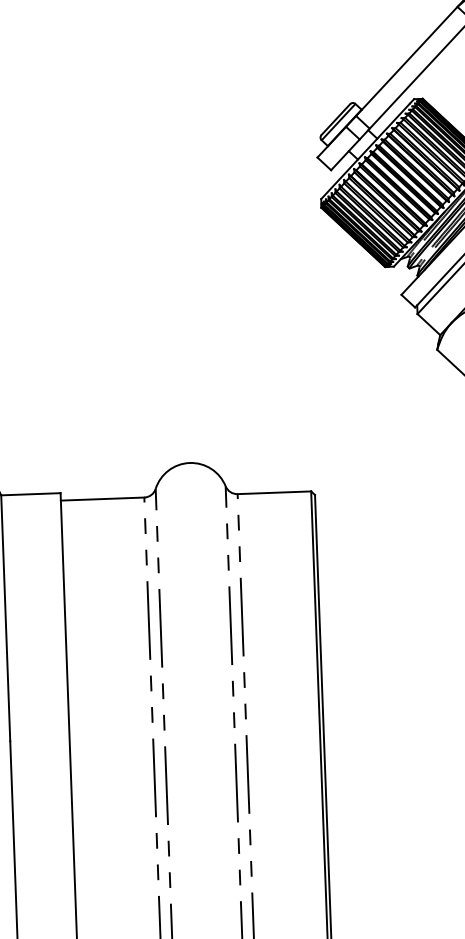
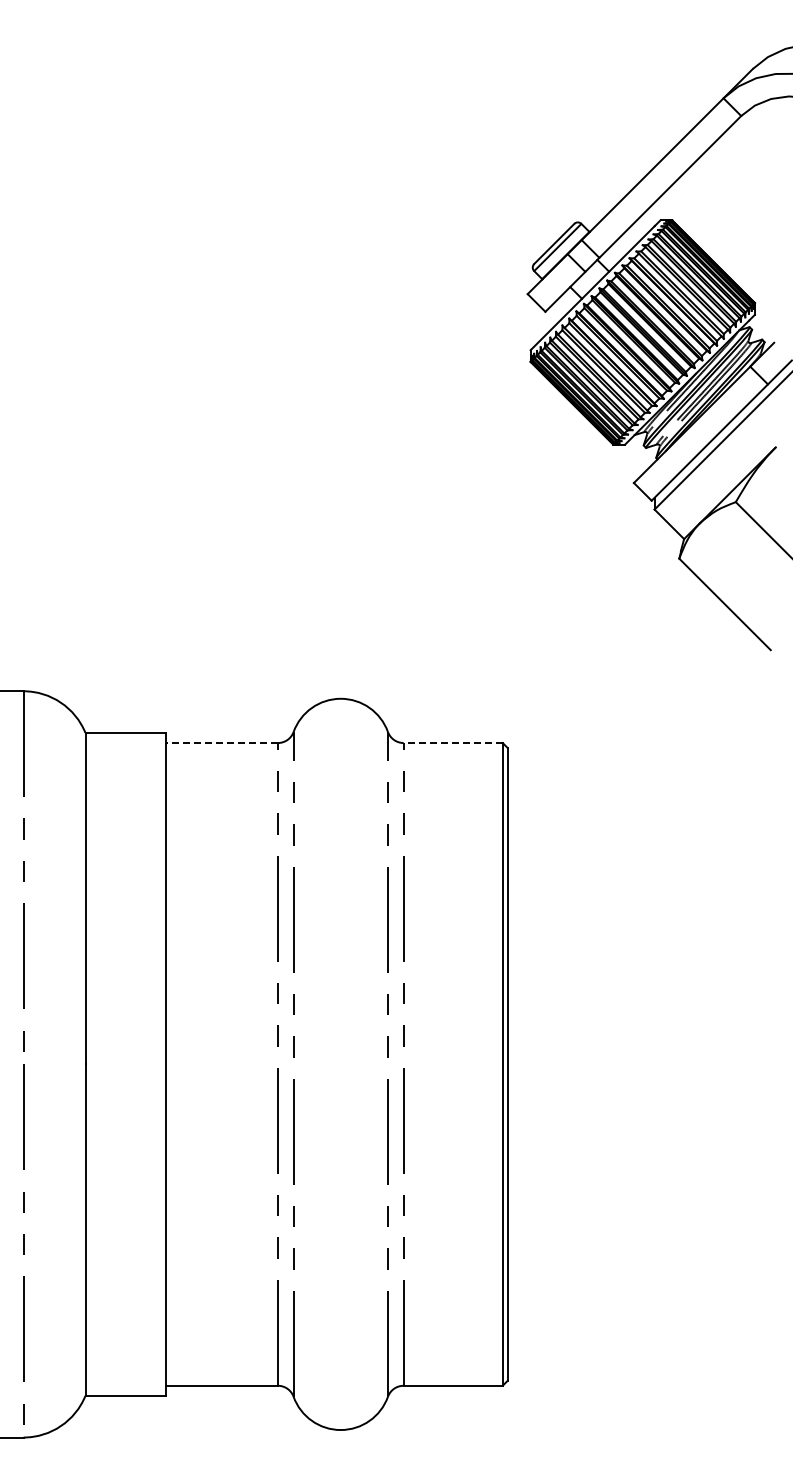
line: (274, 493) -> (453, 743), solid -> dashed
line: (102, 499) -> (221, 743), solid -> dashed

